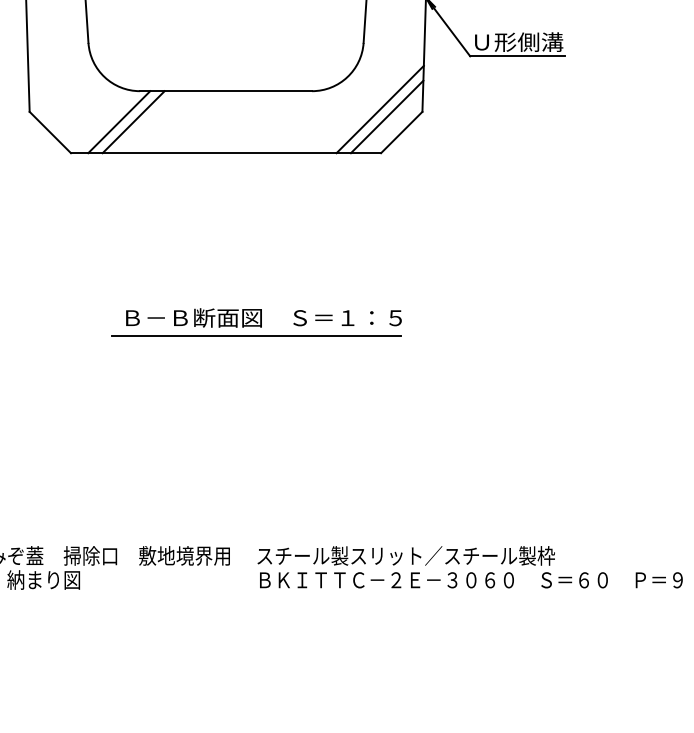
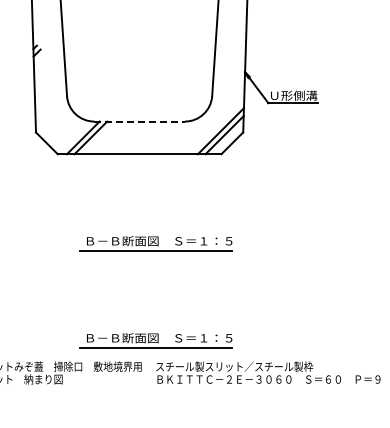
line: (227, 91) -> (140, 121), solid -> dashed
part: (256, 506) -> (155, 340), added

